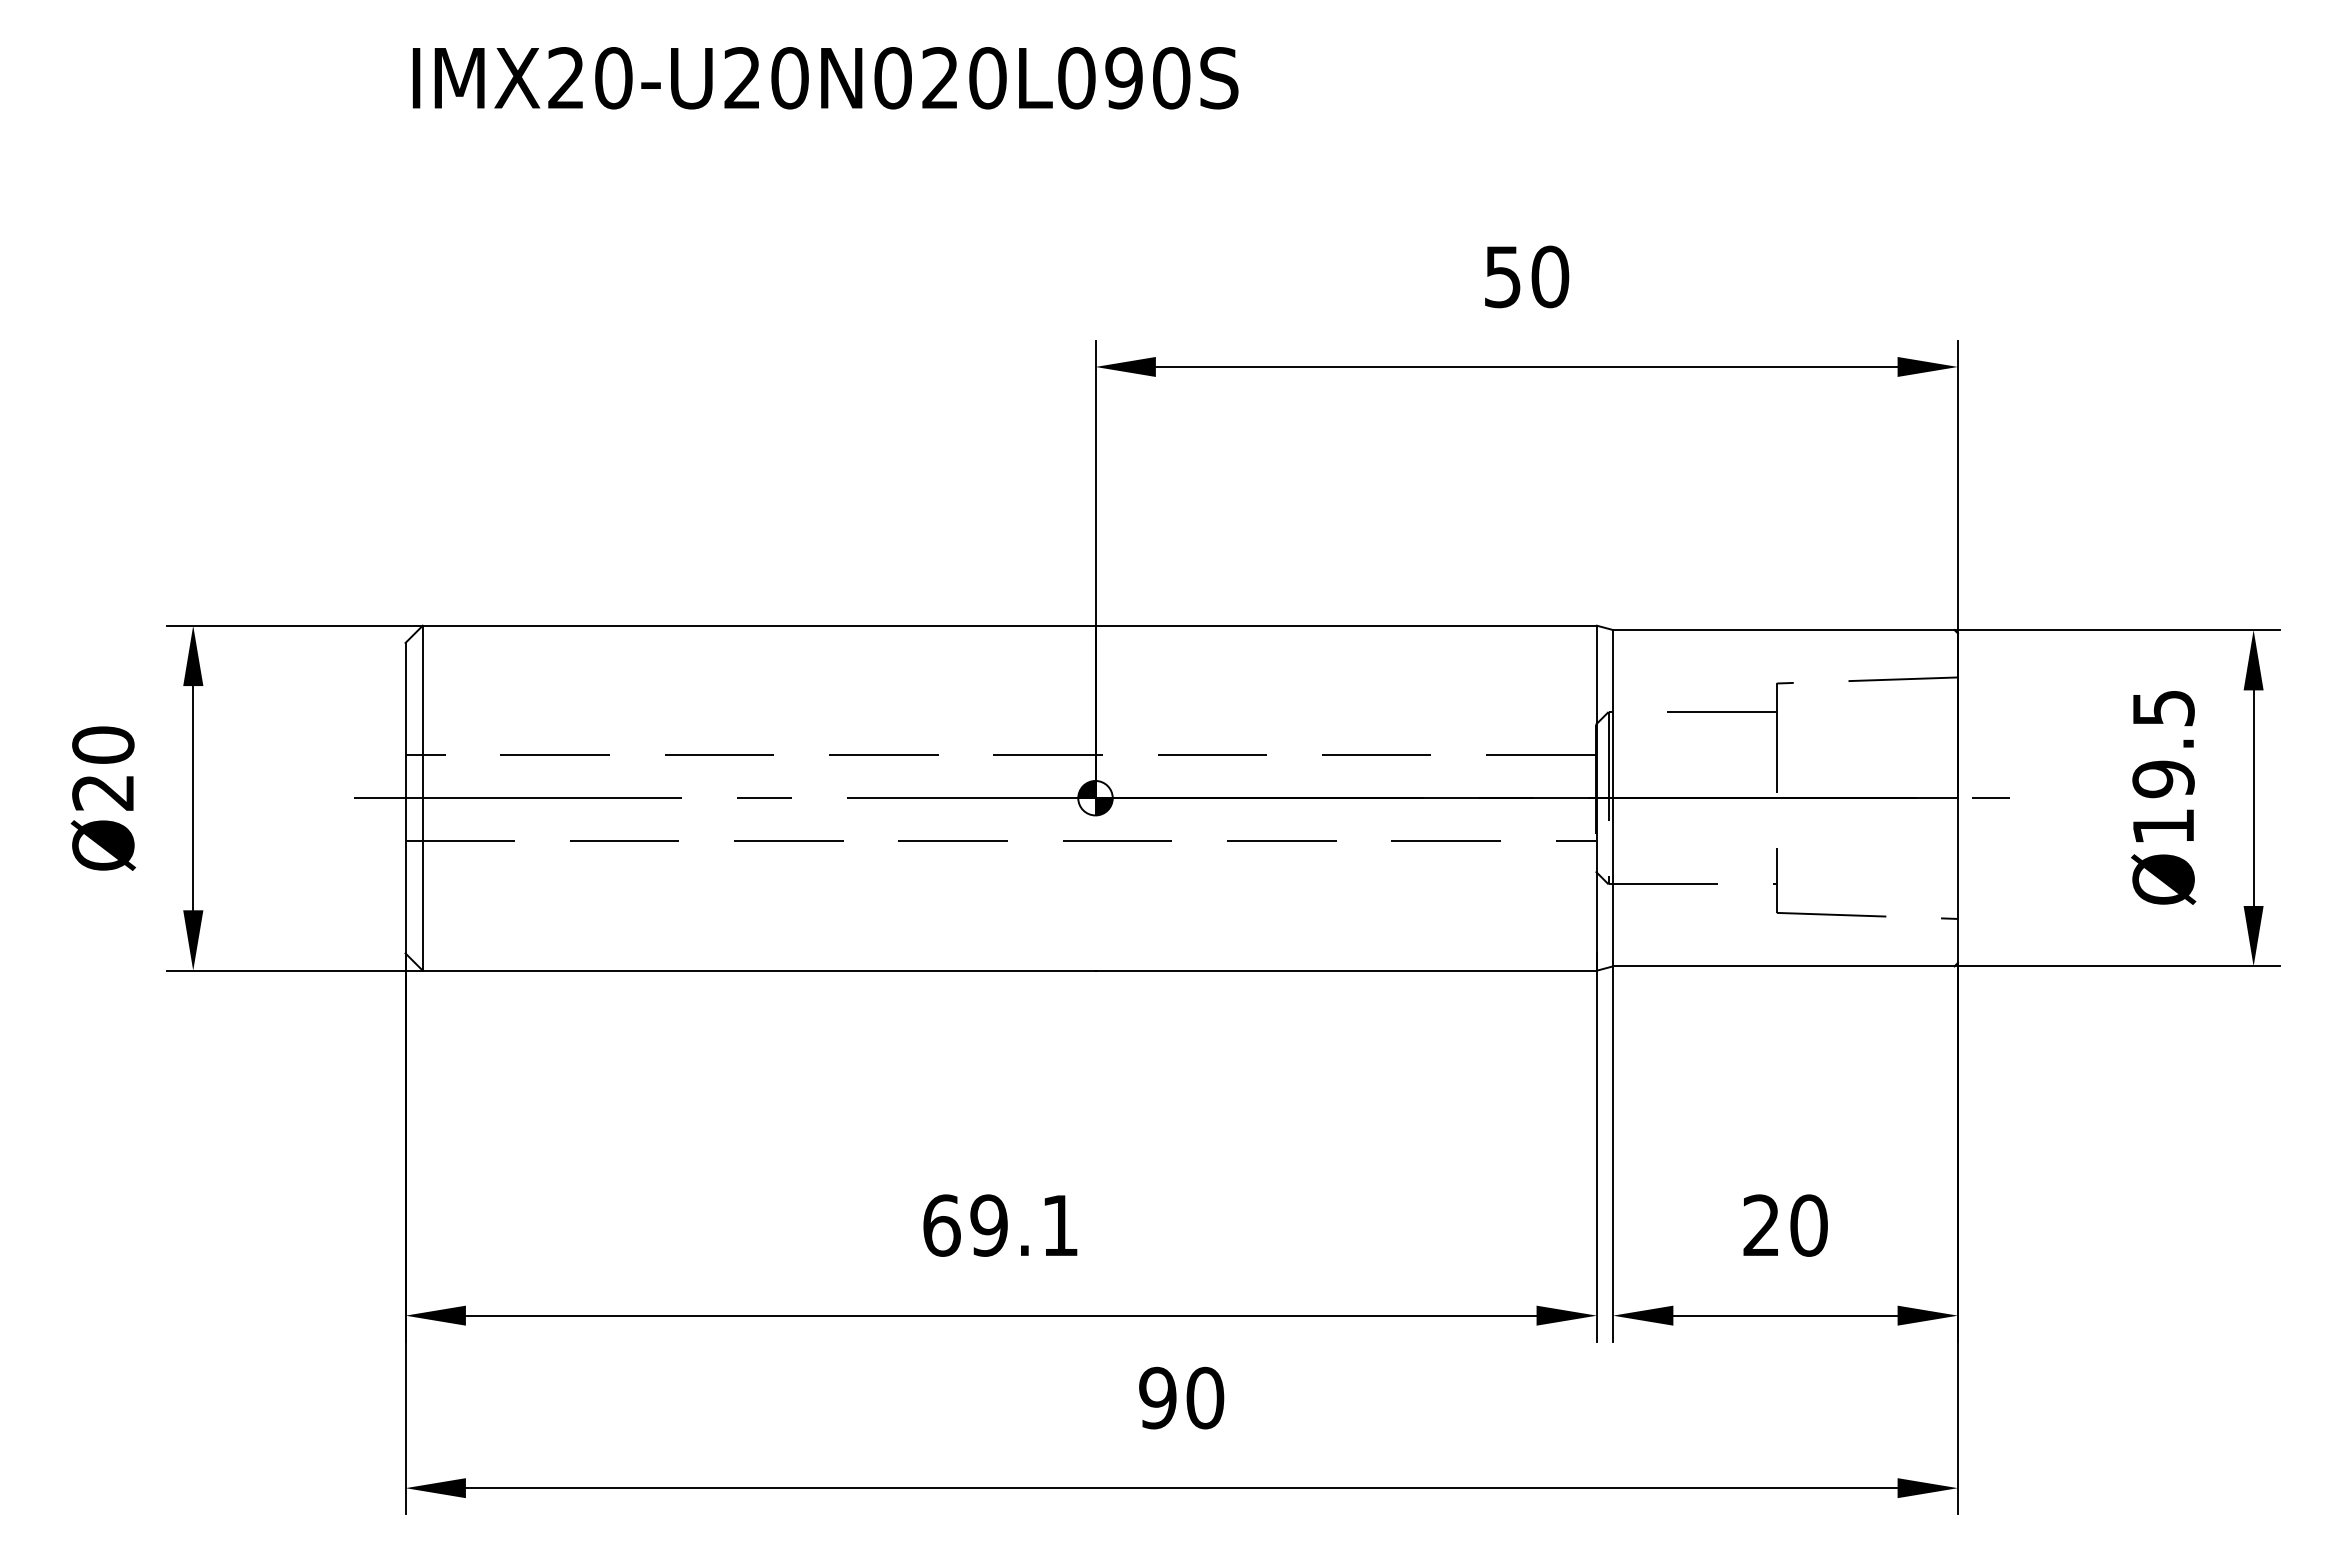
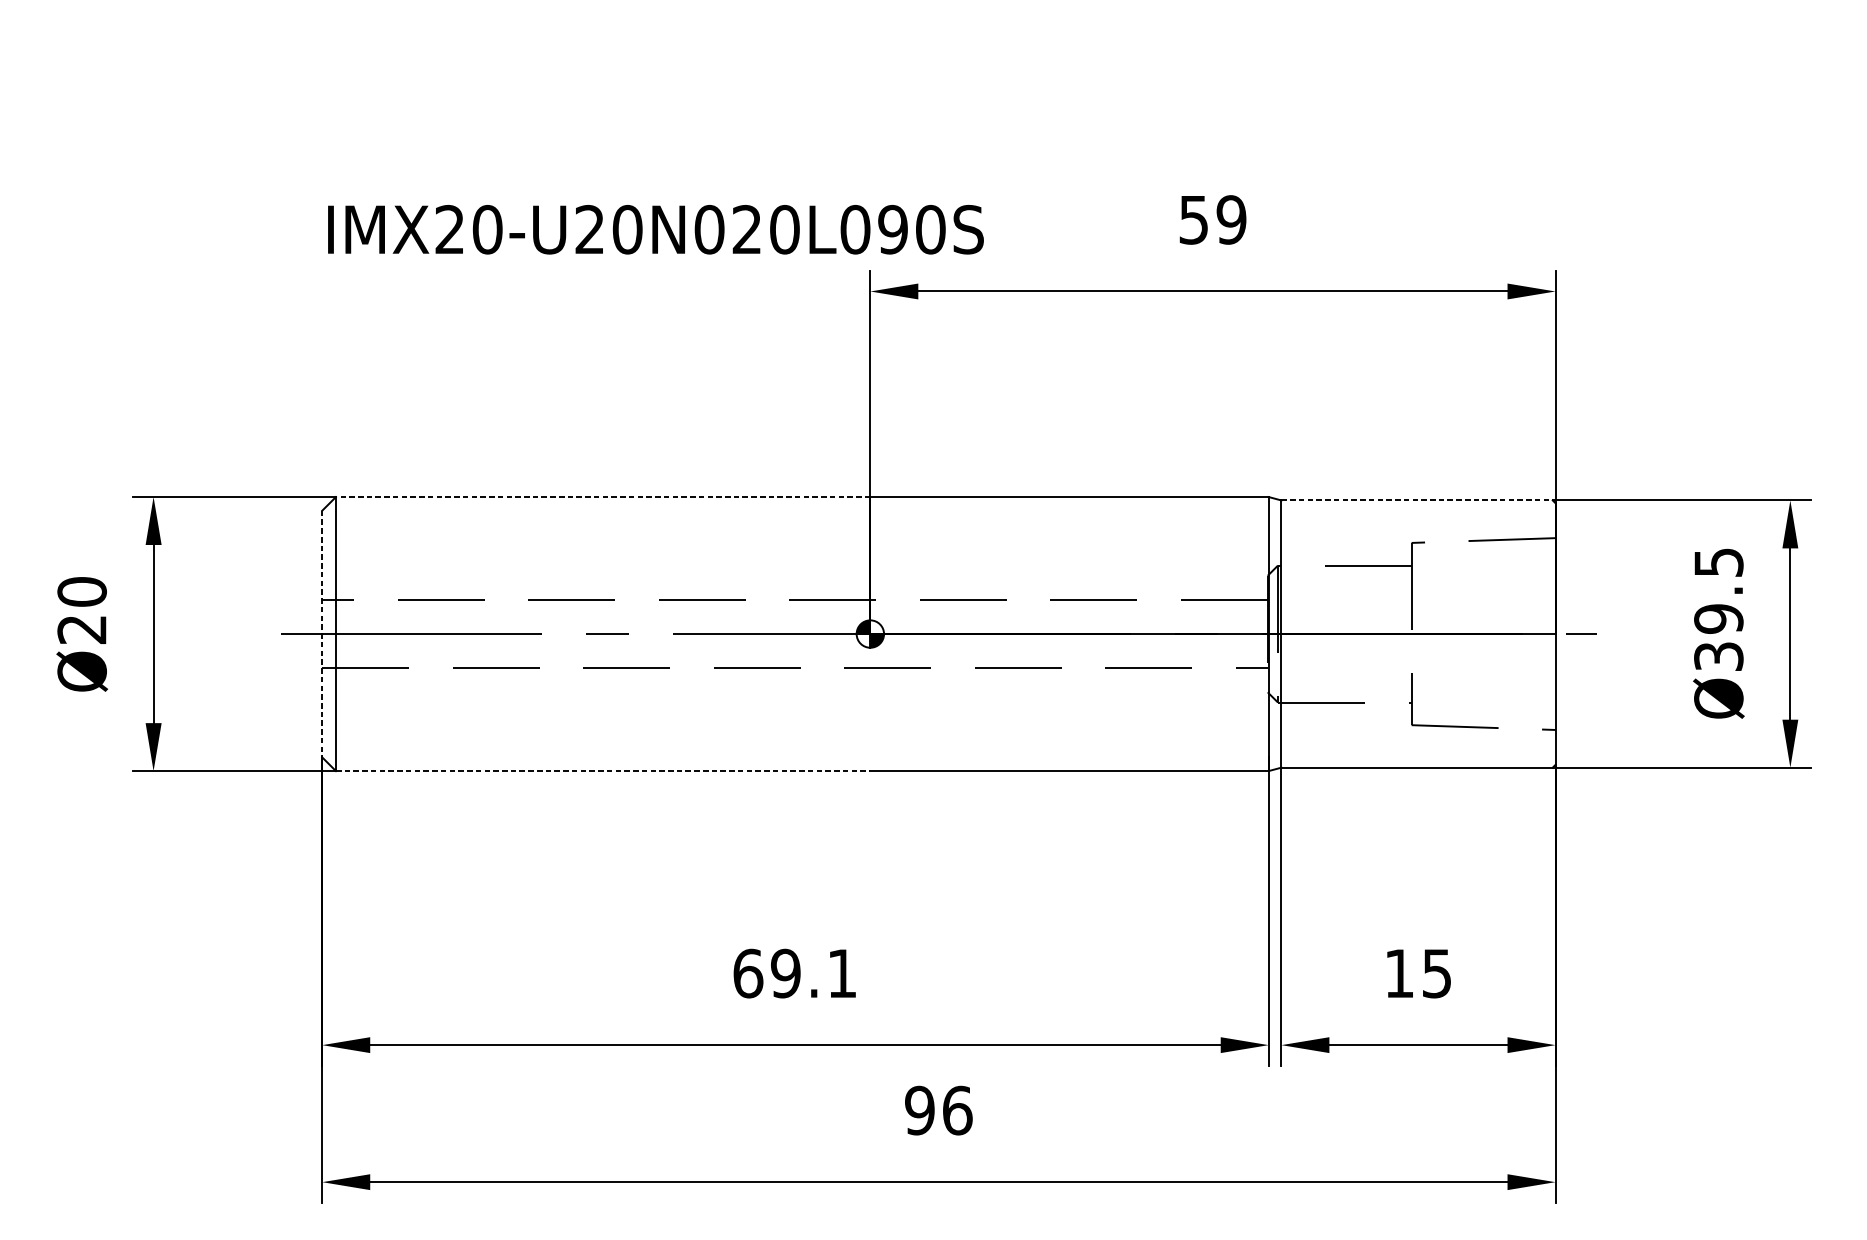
text: (825, 78) -> (655, 229), moved
text: (1550, 276) -> (1231, 219), 50 -> 59
line: (758, 625) -> (602, 496), solid -> dashed
line: (1783, 630) -> (1416, 500), solid -> dashed
line: (405, 798) -> (322, 634), solid -> dashed
text: (2163, 826) -> (1718, 656), Ø19.5 -> Ø39.5
line: (759, 970) -> (603, 770), solid -> dashed
text: (1785, 1225) -> (1418, 973), 20 -> 15
text: (1205, 1397) -> (957, 1110), 90 -> 96

